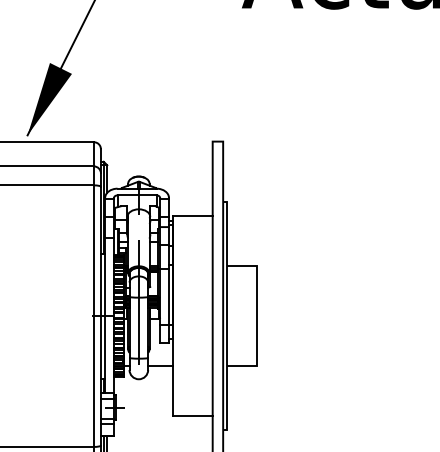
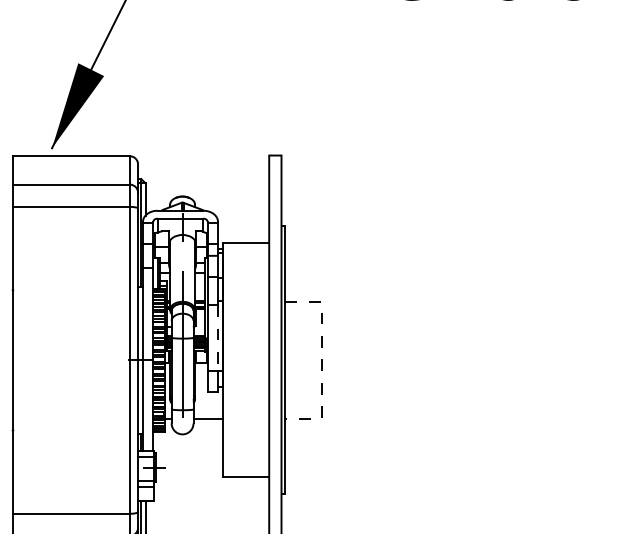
line: (168, 297) -> (217, 338), solid -> dashed
line: (257, 316) -> (321, 360), solid -> dashed

